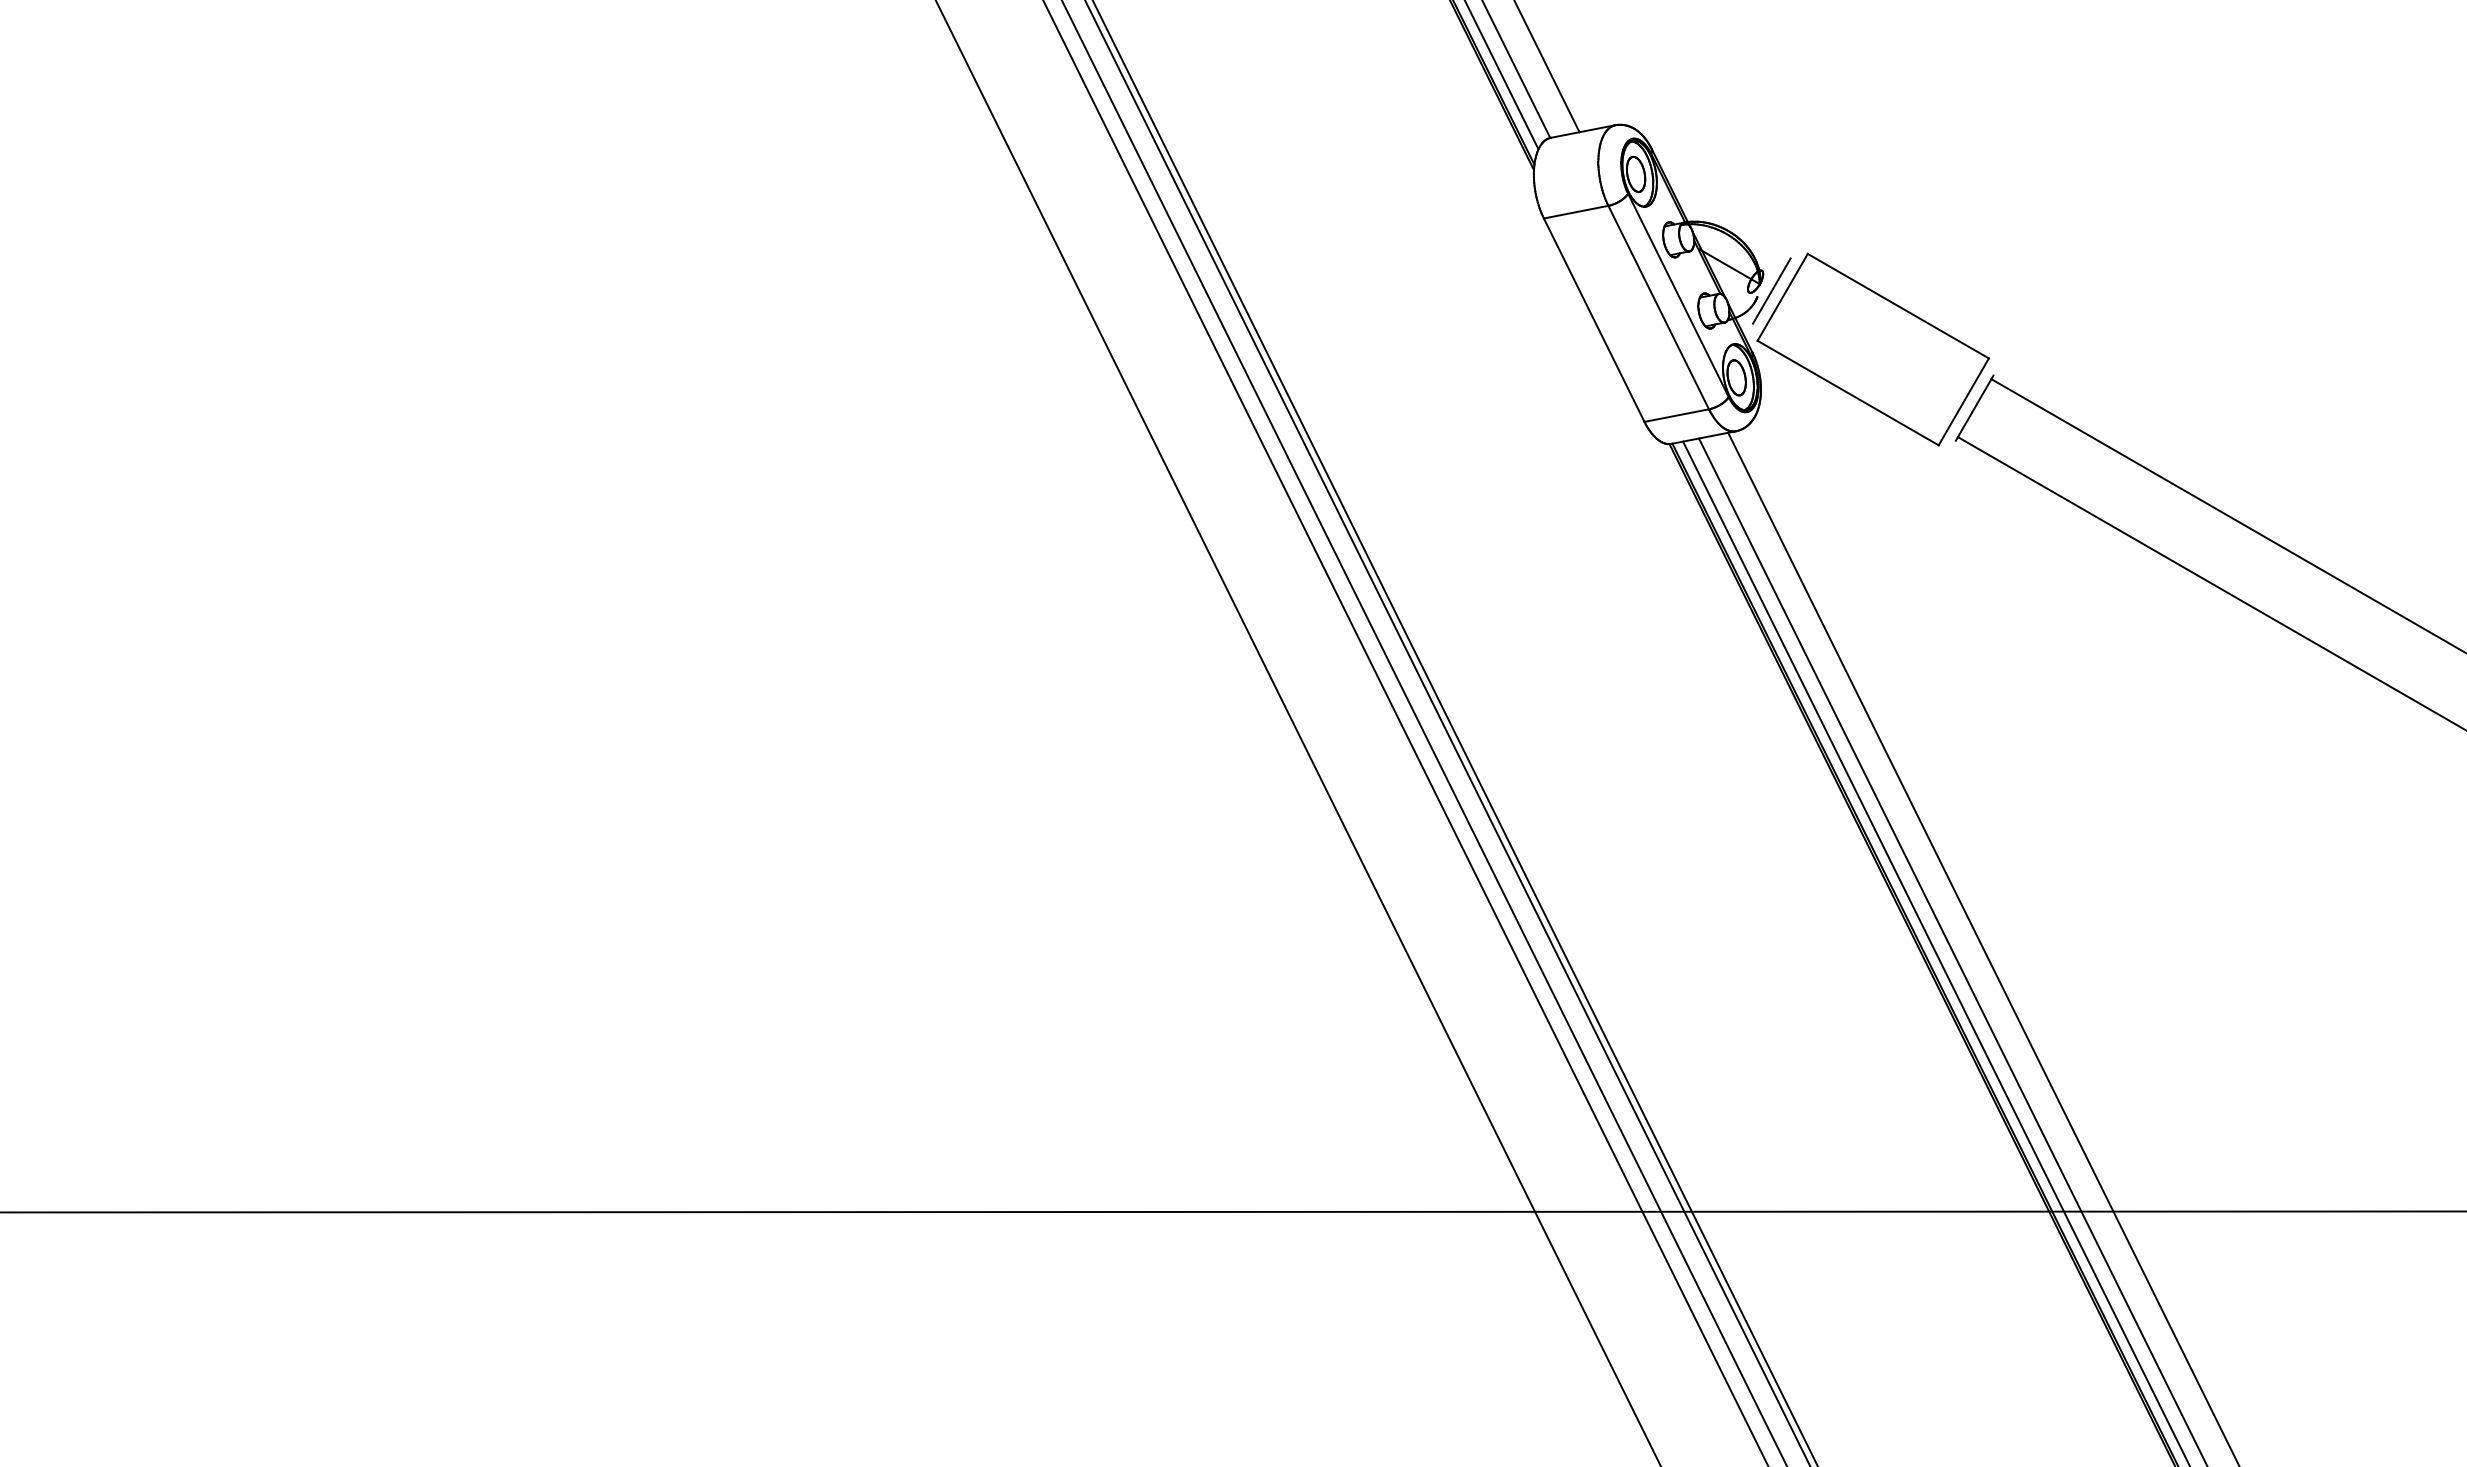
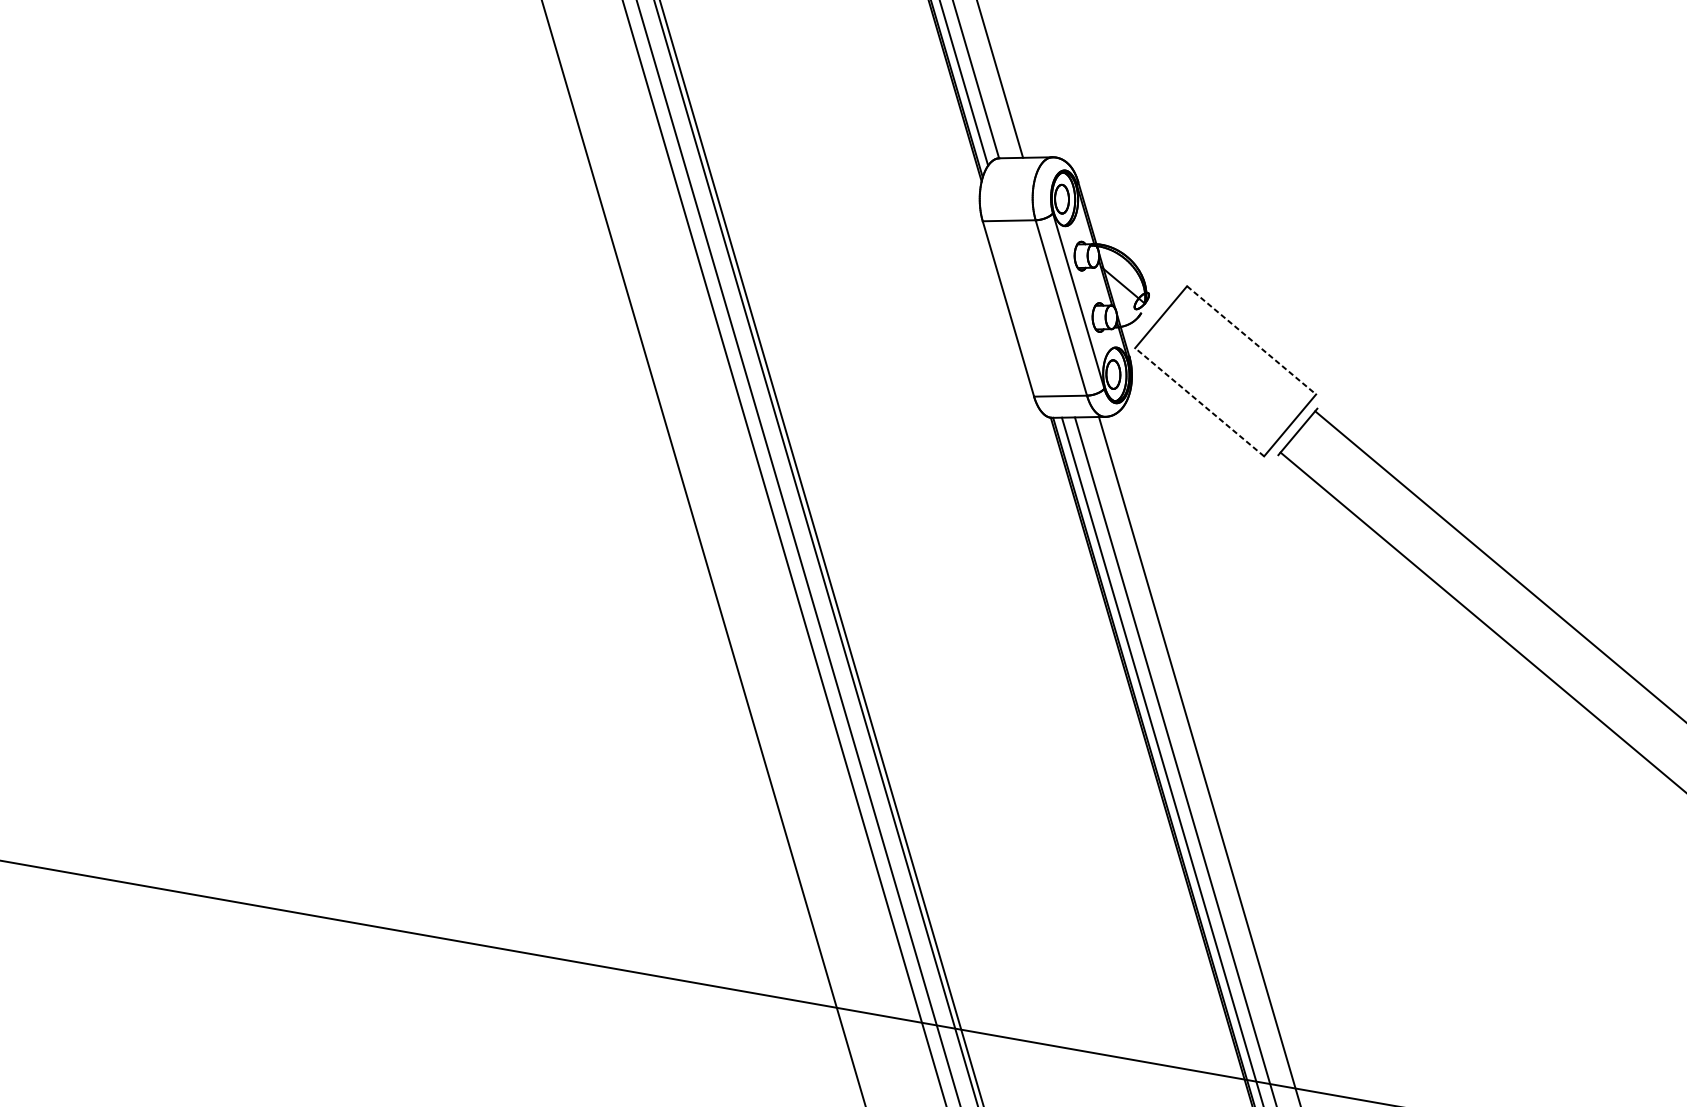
line: (1771, 290) -> (1153, 310), removed
line: (1898, 306) -> (1251, 340), solid -> dashed
line: (1848, 393) -> (1199, 402), solid -> dashed

